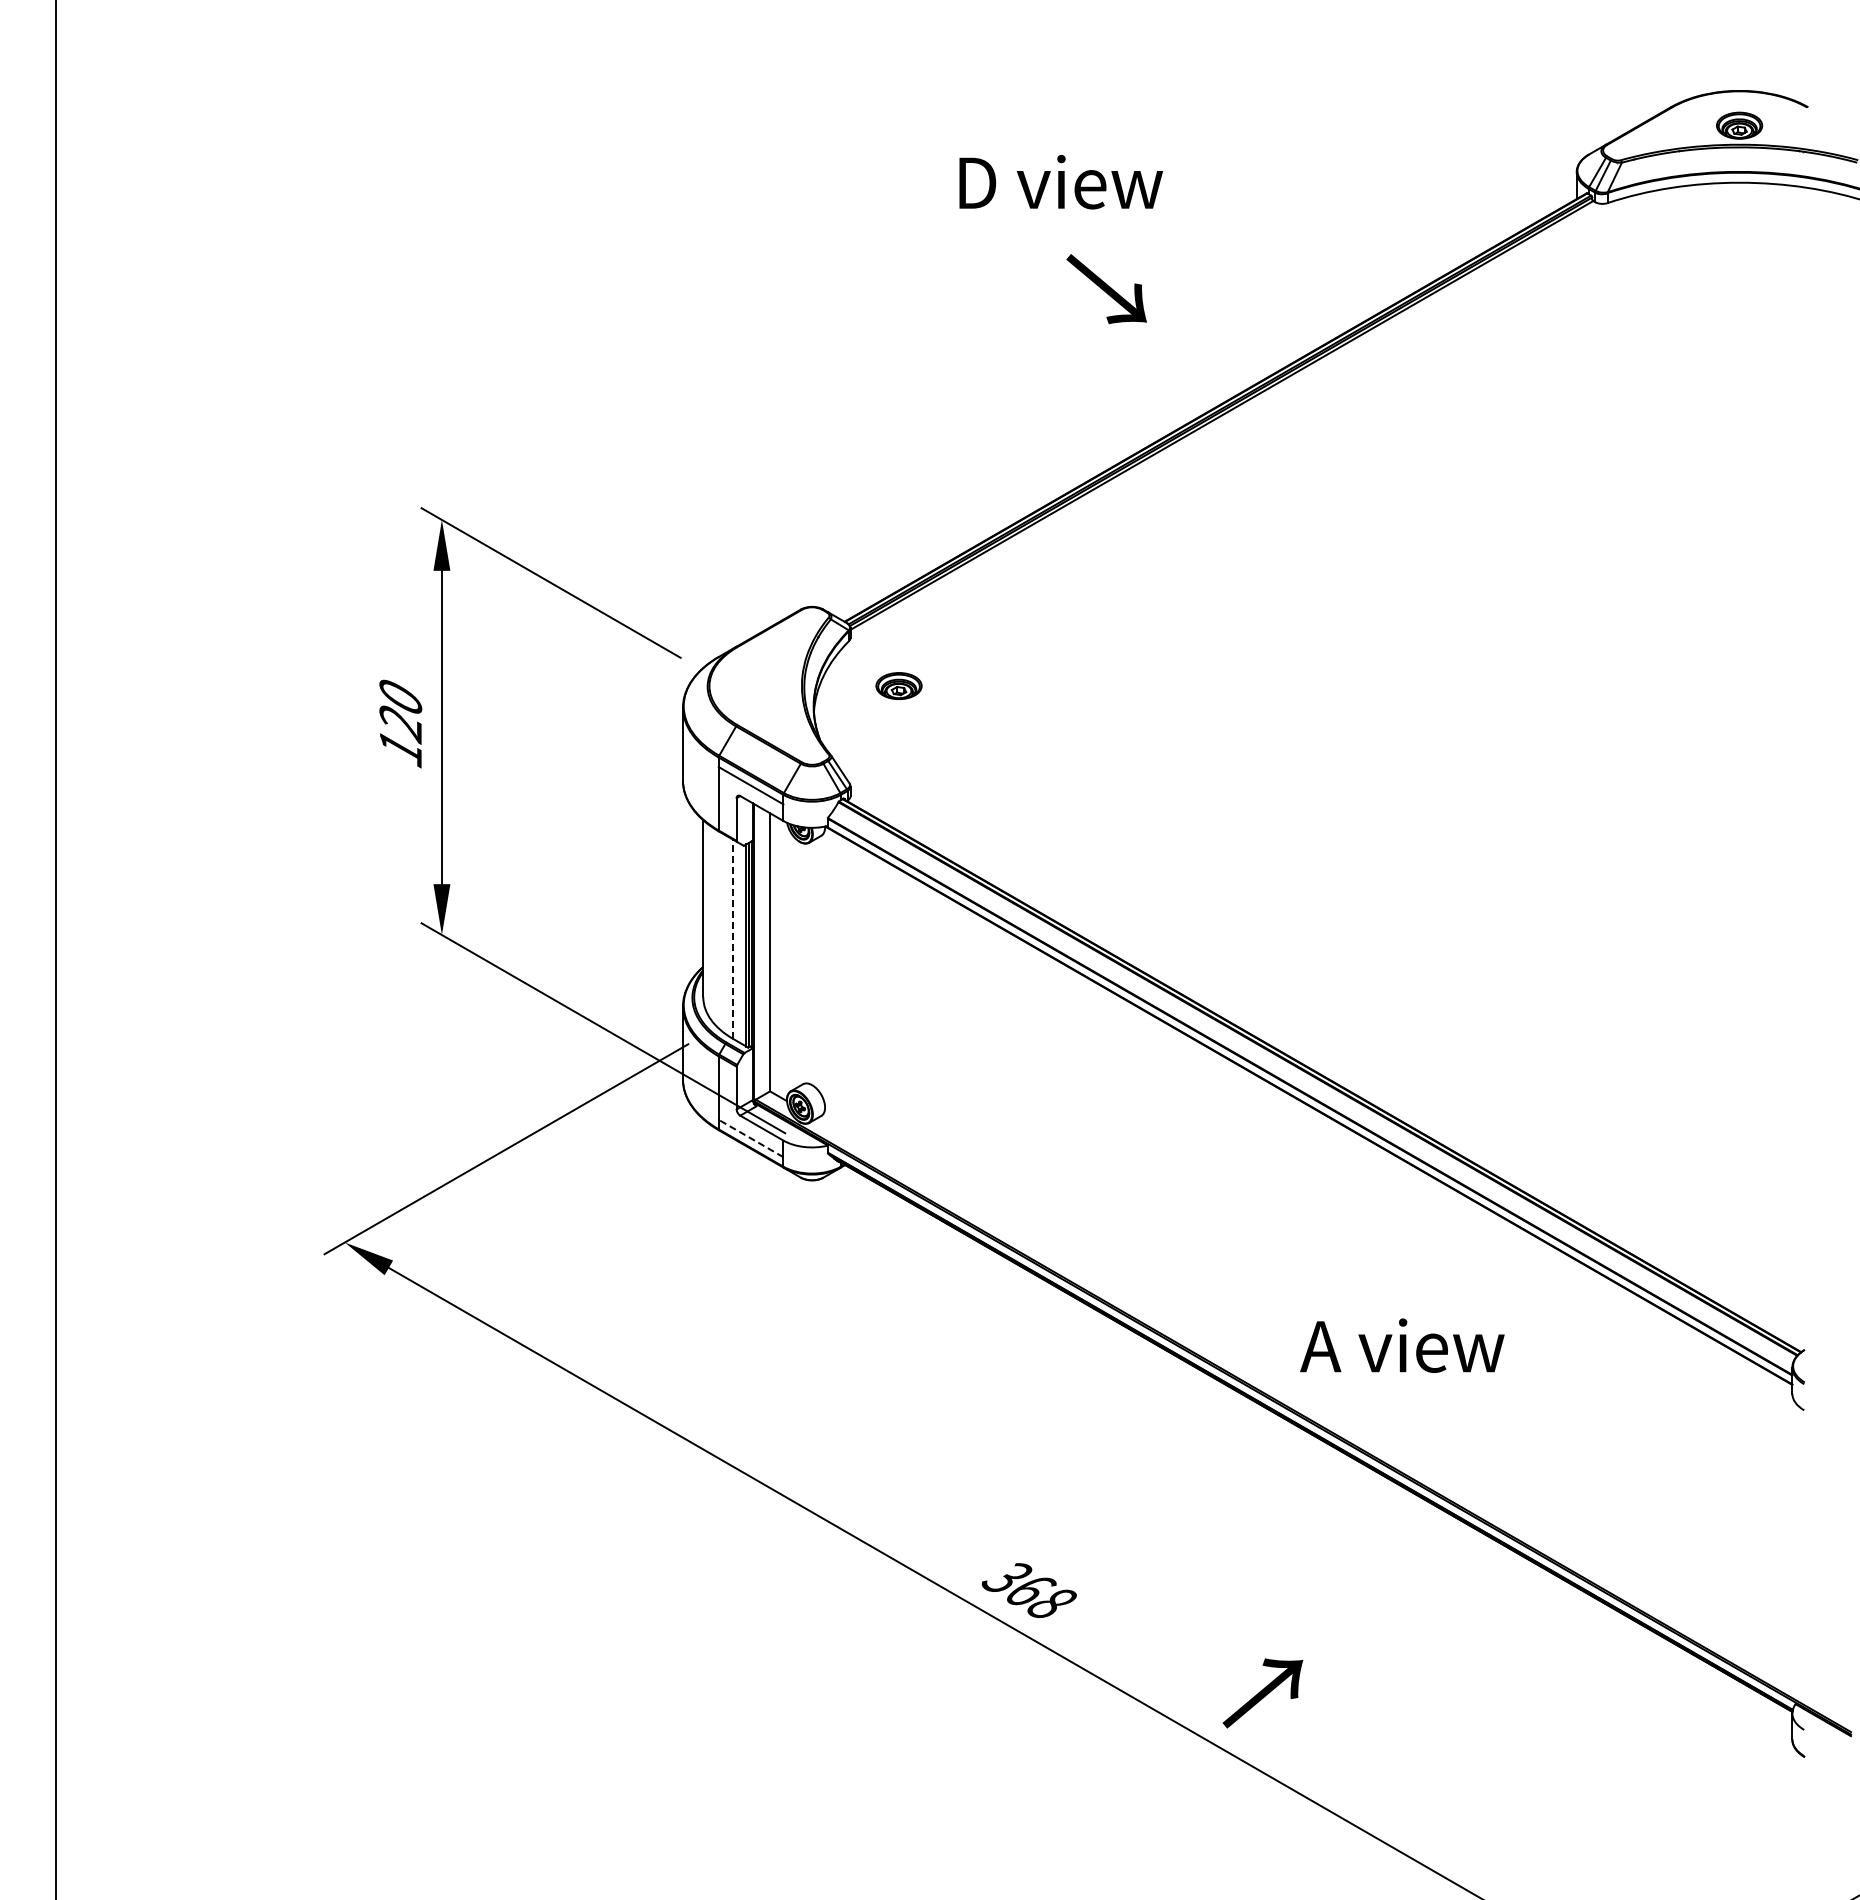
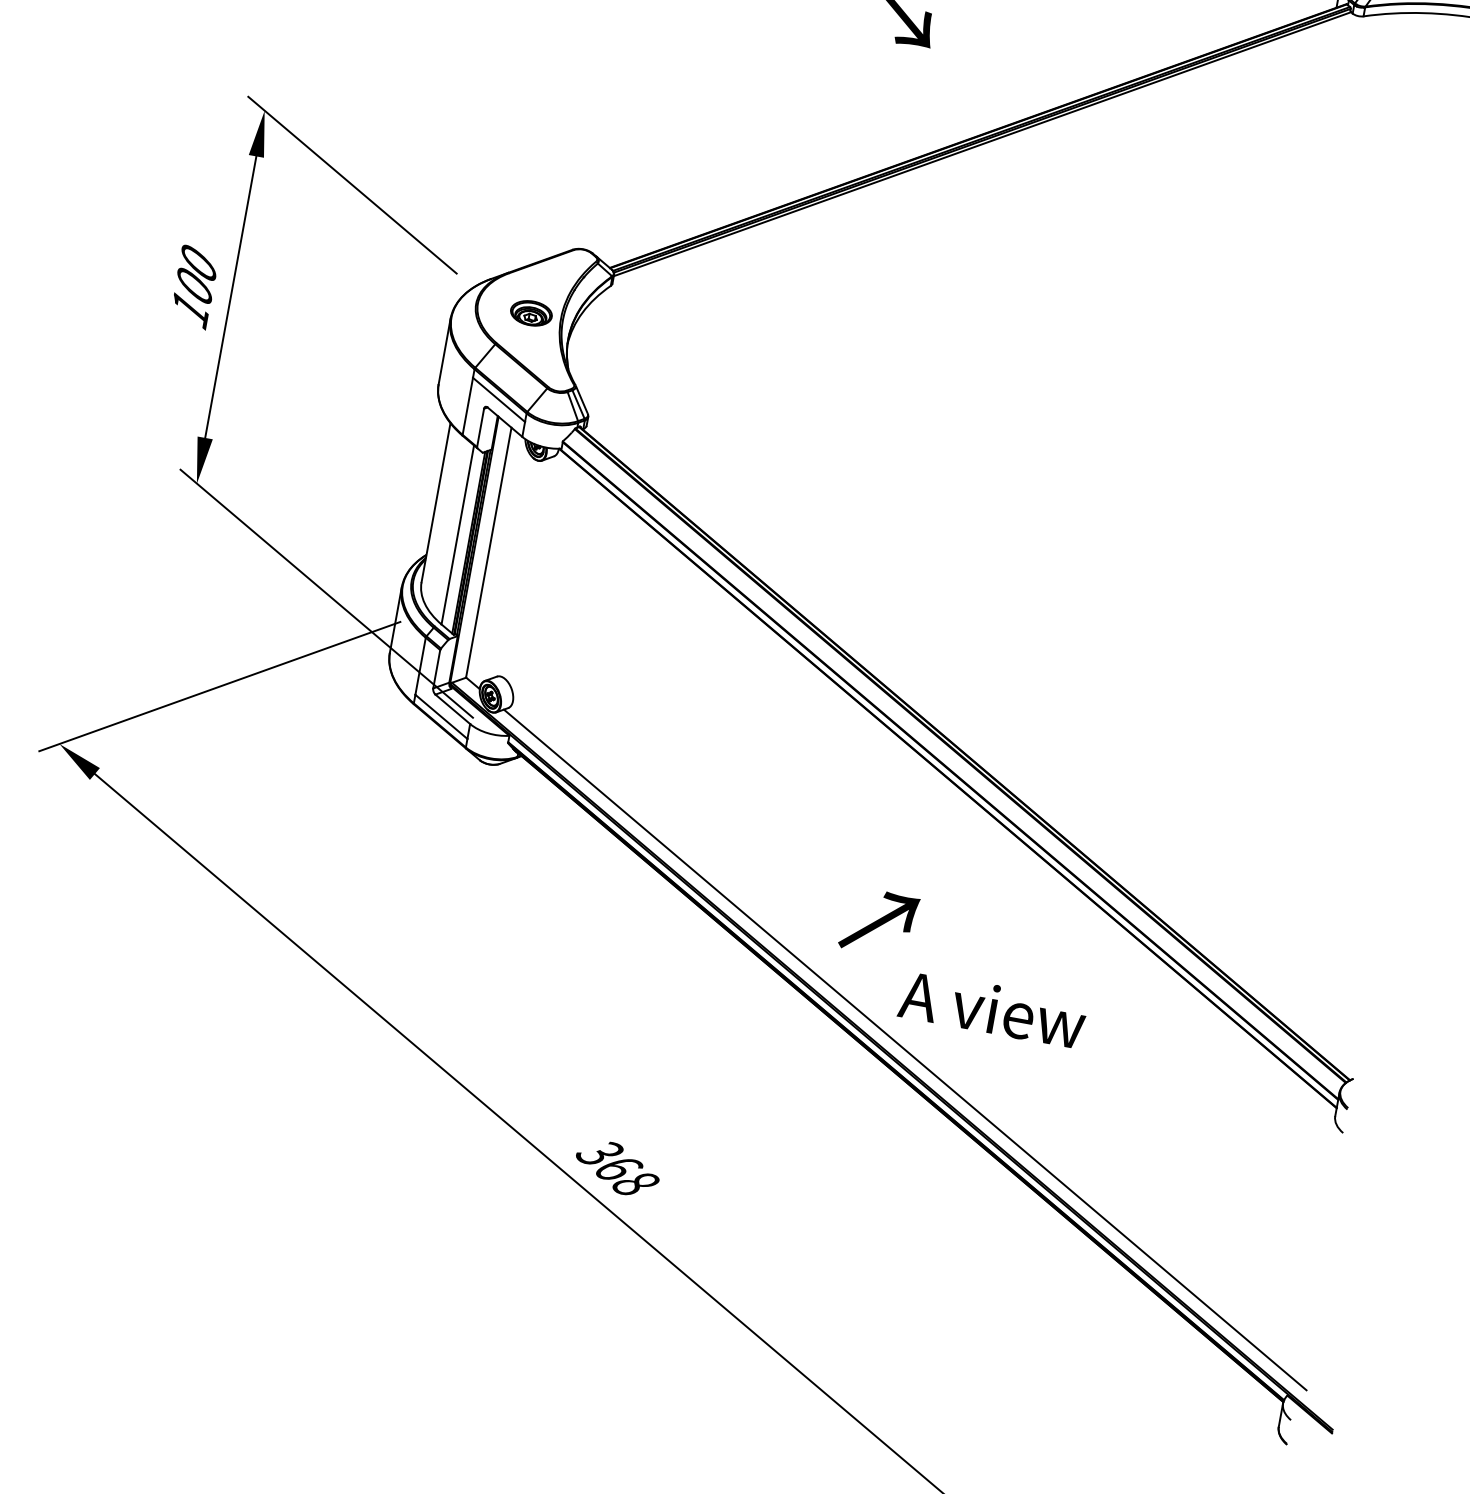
part: (898, 685) -> (531, 312), moved
text: (400, 724) -> (194, 287), 120 -> 100
line: (733, 939) -> (458, 535), dashed -> solid
line: (750, 1138) -> (440, 716), dashed -> solid
line: (1316, 1406) -> (905, 1049), added
text: (1262, 1693) -> (878, 922), moved

